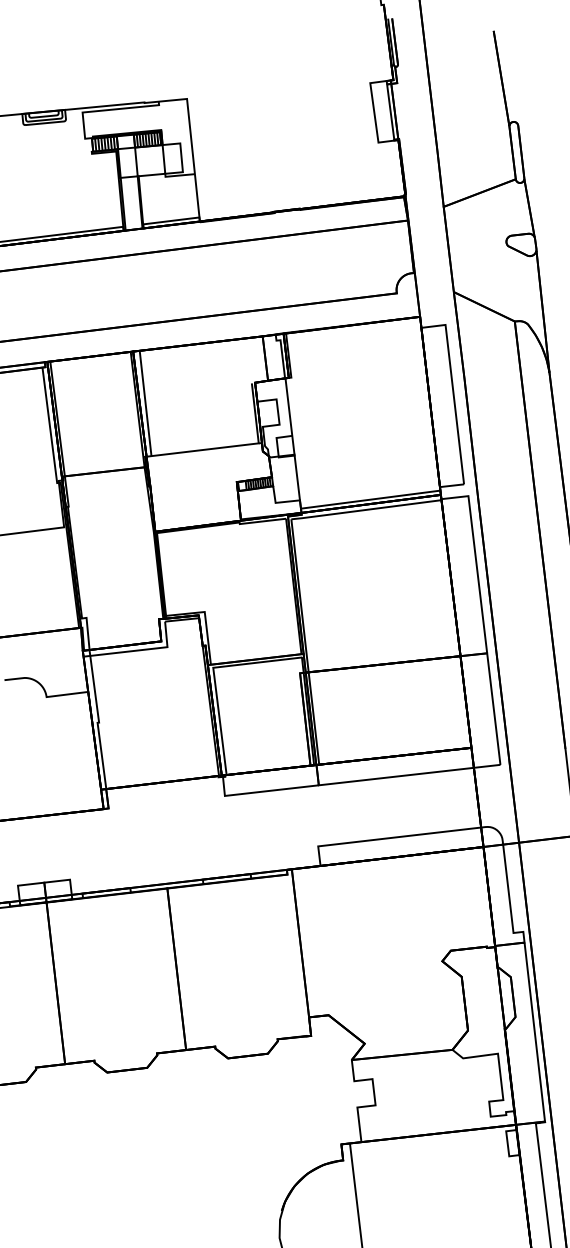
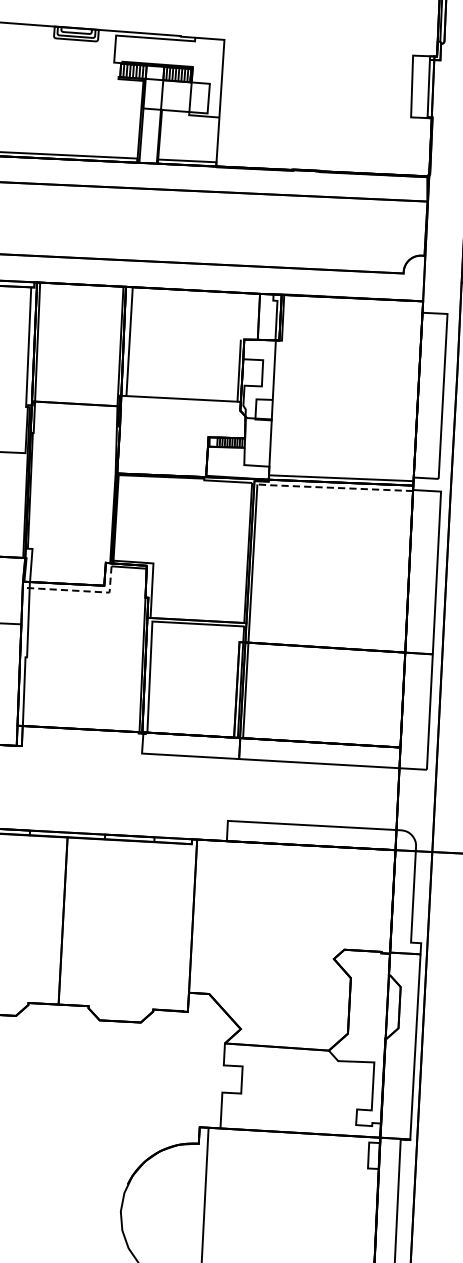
line: (365, 510) -> (334, 488), solid -> dashed
line: (138, 650) -> (79, 591), solid -> dashed

